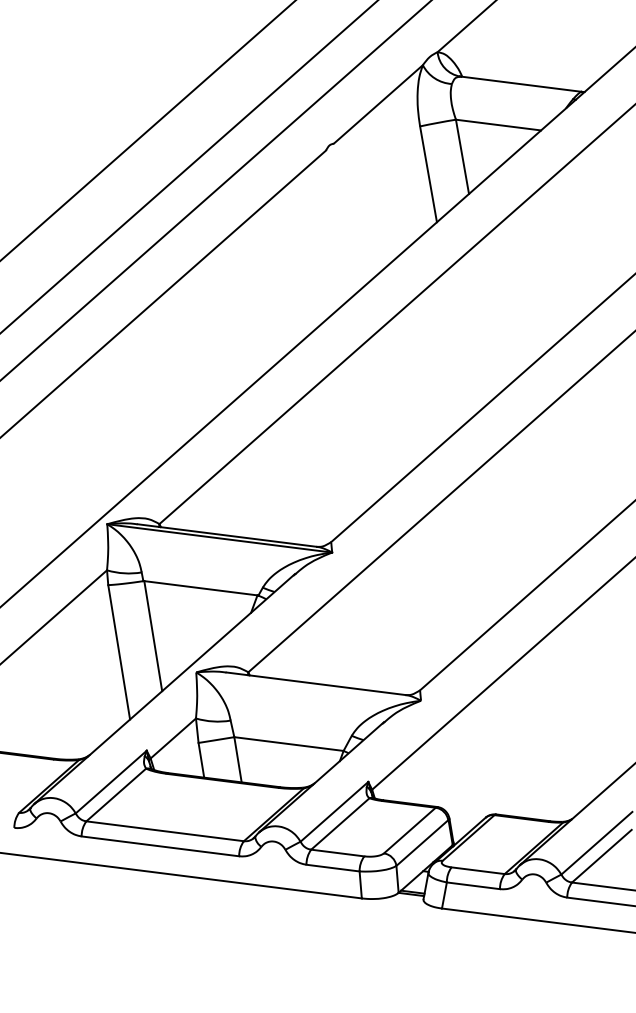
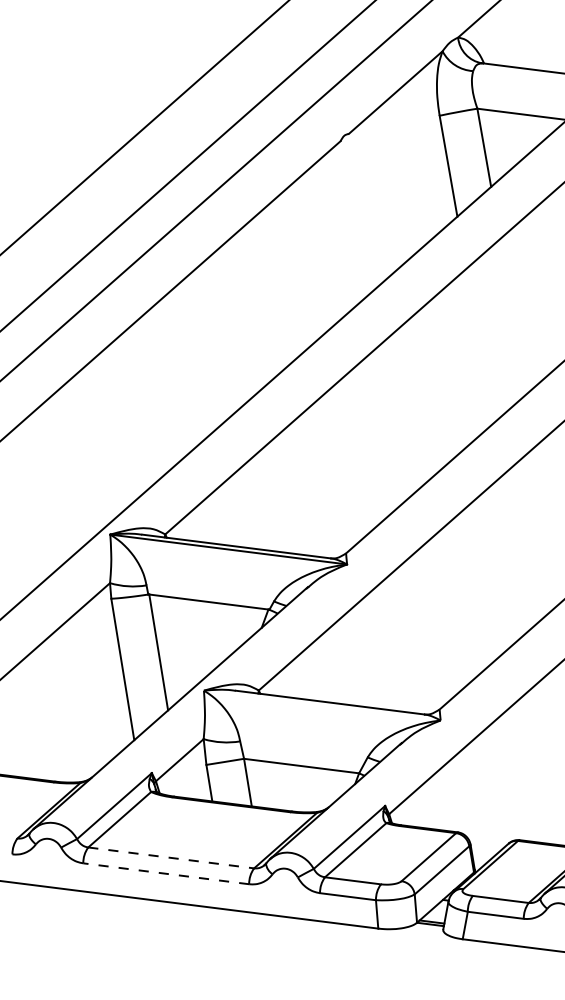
line: (165, 831) -> (171, 858), solid -> dashed
line: (159, 846) -> (165, 873), solid -> dashed

